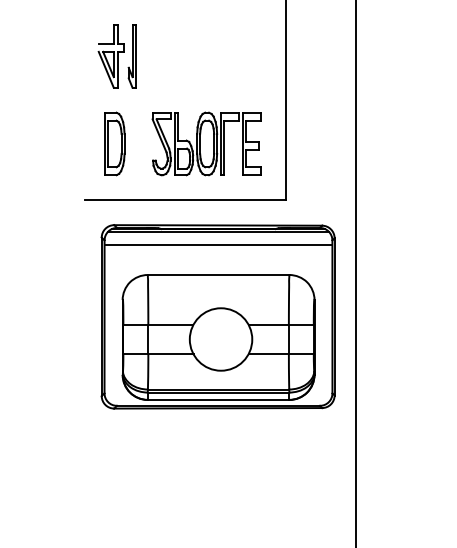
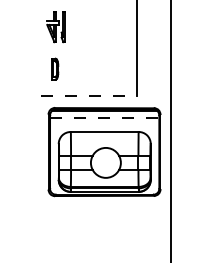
part: (113, 144) -> (54, 69), size x0.7
part: (205, 144) -> (98, 69), removed
line: (186, 201) -> (89, 96), solid -> dashed
line: (218, 244) -> (104, 117), solid -> dashed

